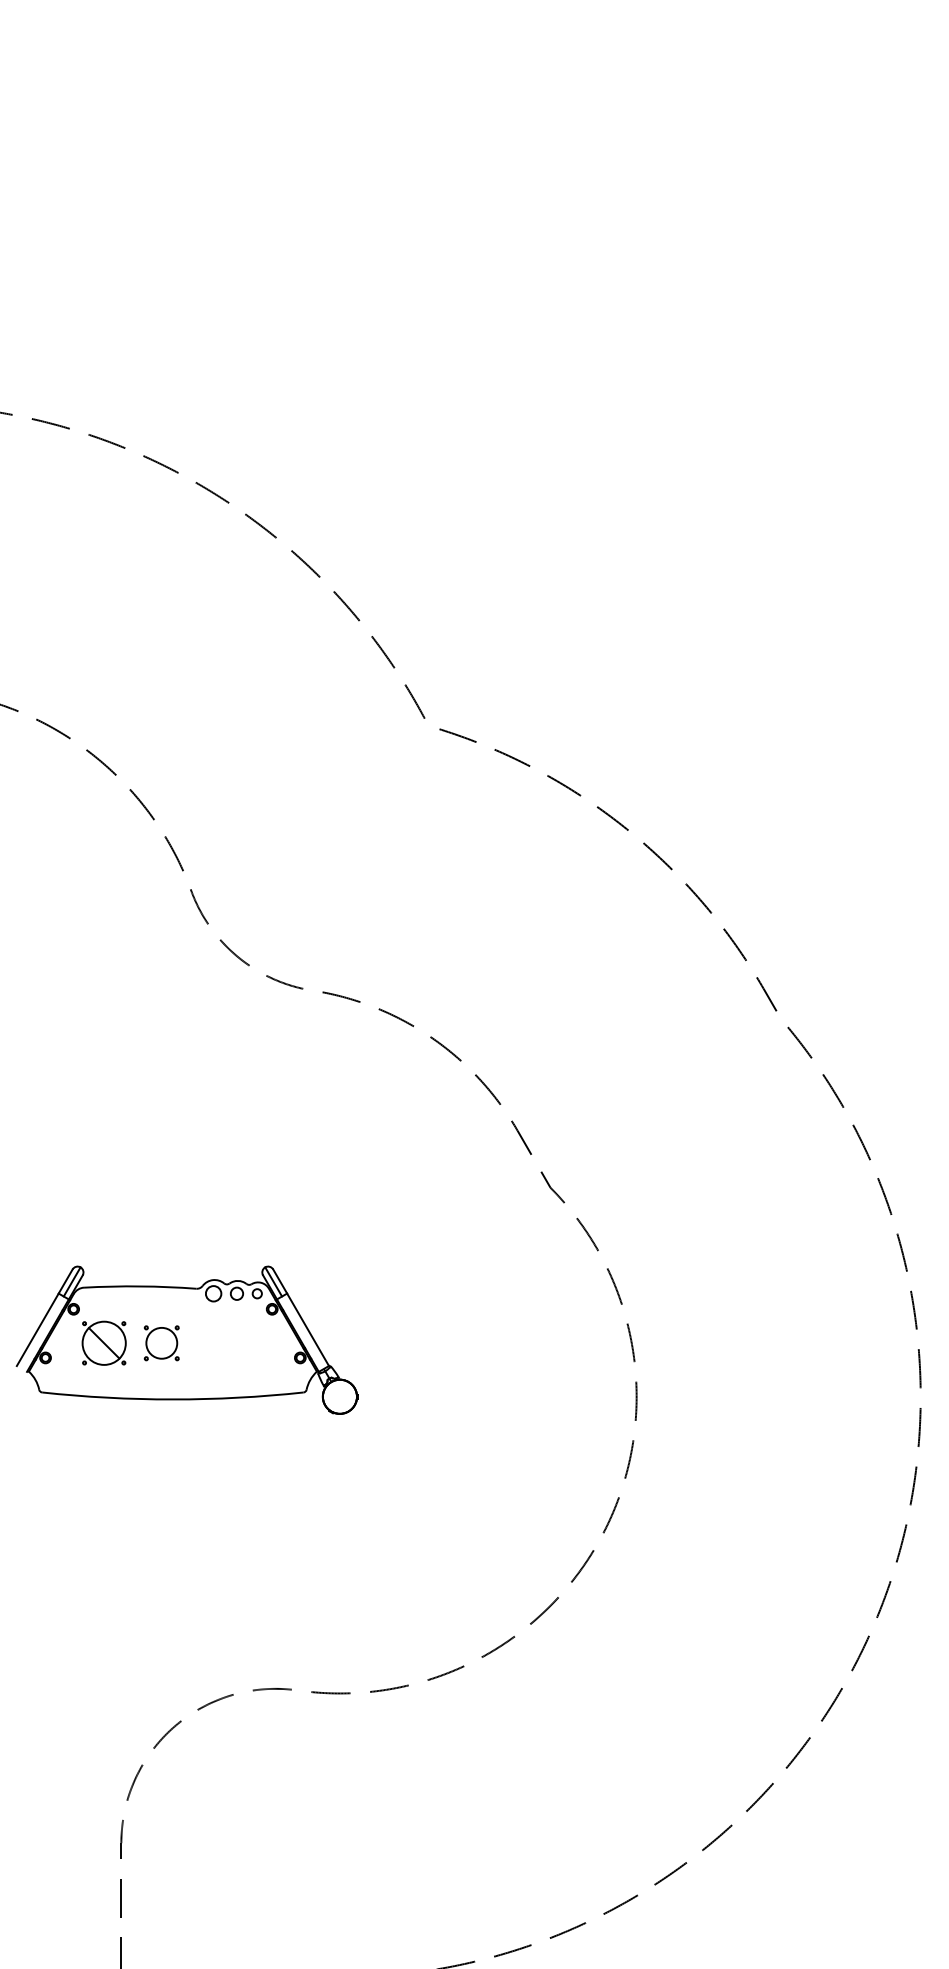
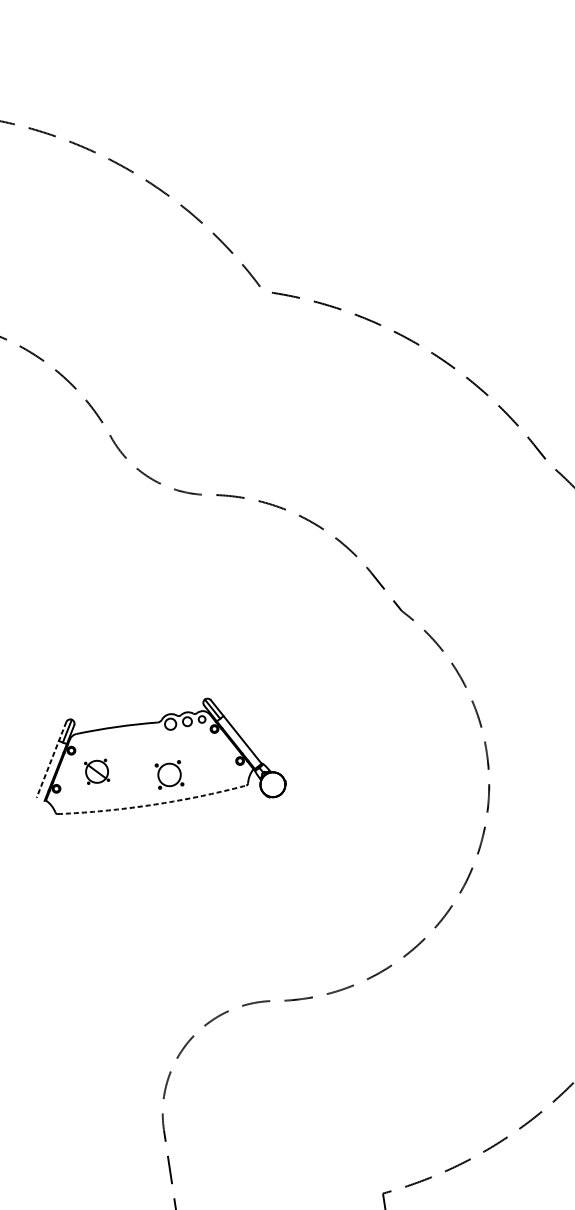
line: (44, 1317) -> (51, 759), solid -> dashed
part: (103, 1342) -> (96, 771), size x0.7
part: (161, 1343) -> (169, 775), moved
arc: (172, 1399) -> (152, 804), solid -> dashed

